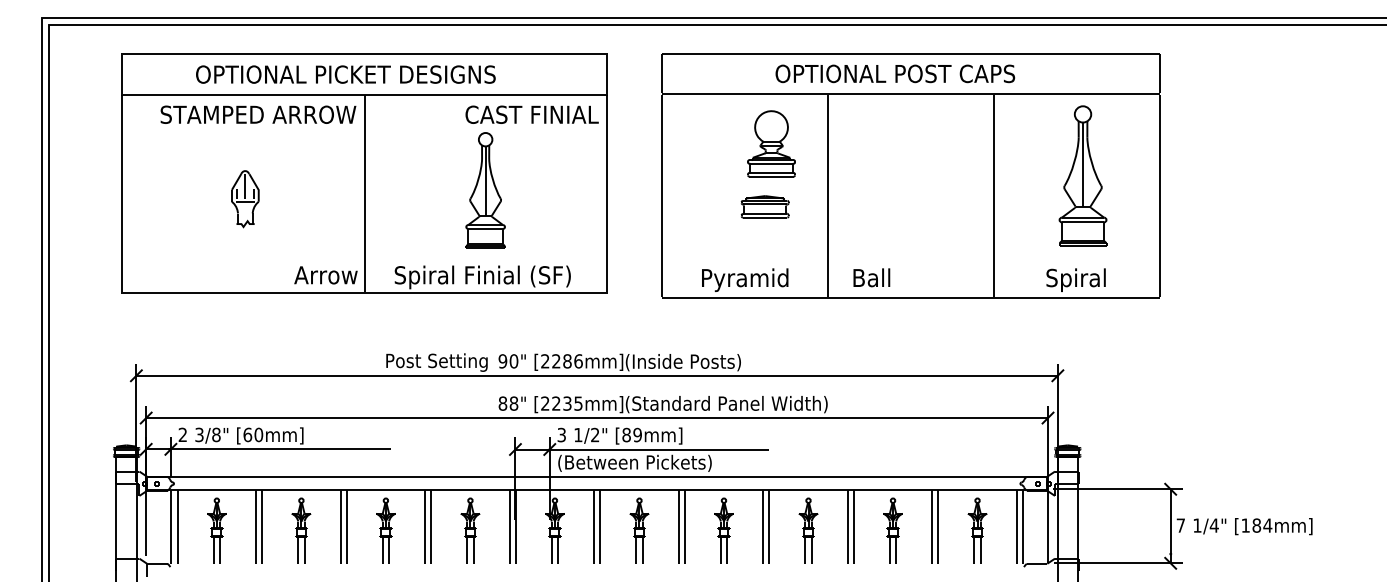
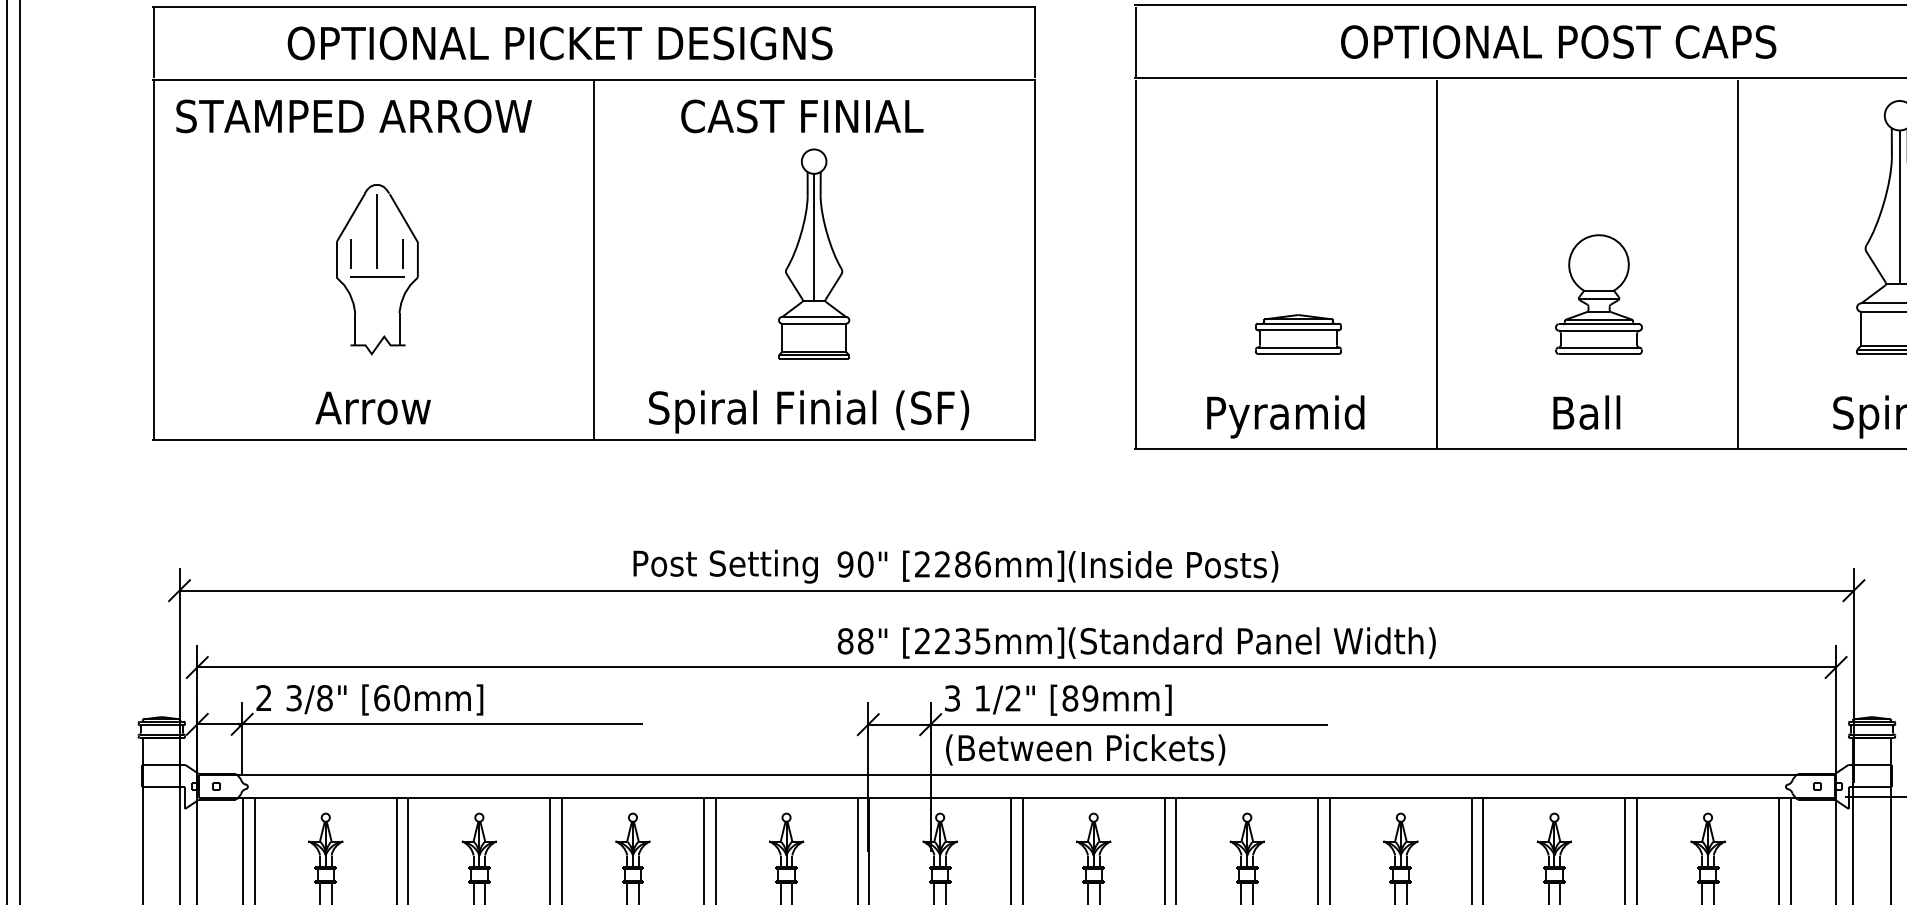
text: (258, 114) -> (354, 115), moved
text: (531, 114) -> (801, 115), moved
part: (771, 143) -> (1598, 293), moved
part: (245, 198) -> (377, 268), size x1.67
part: (764, 206) -> (1297, 333), moved
text: (325, 275) -> (372, 408), moved
text: (871, 277) -> (1586, 412), moved

